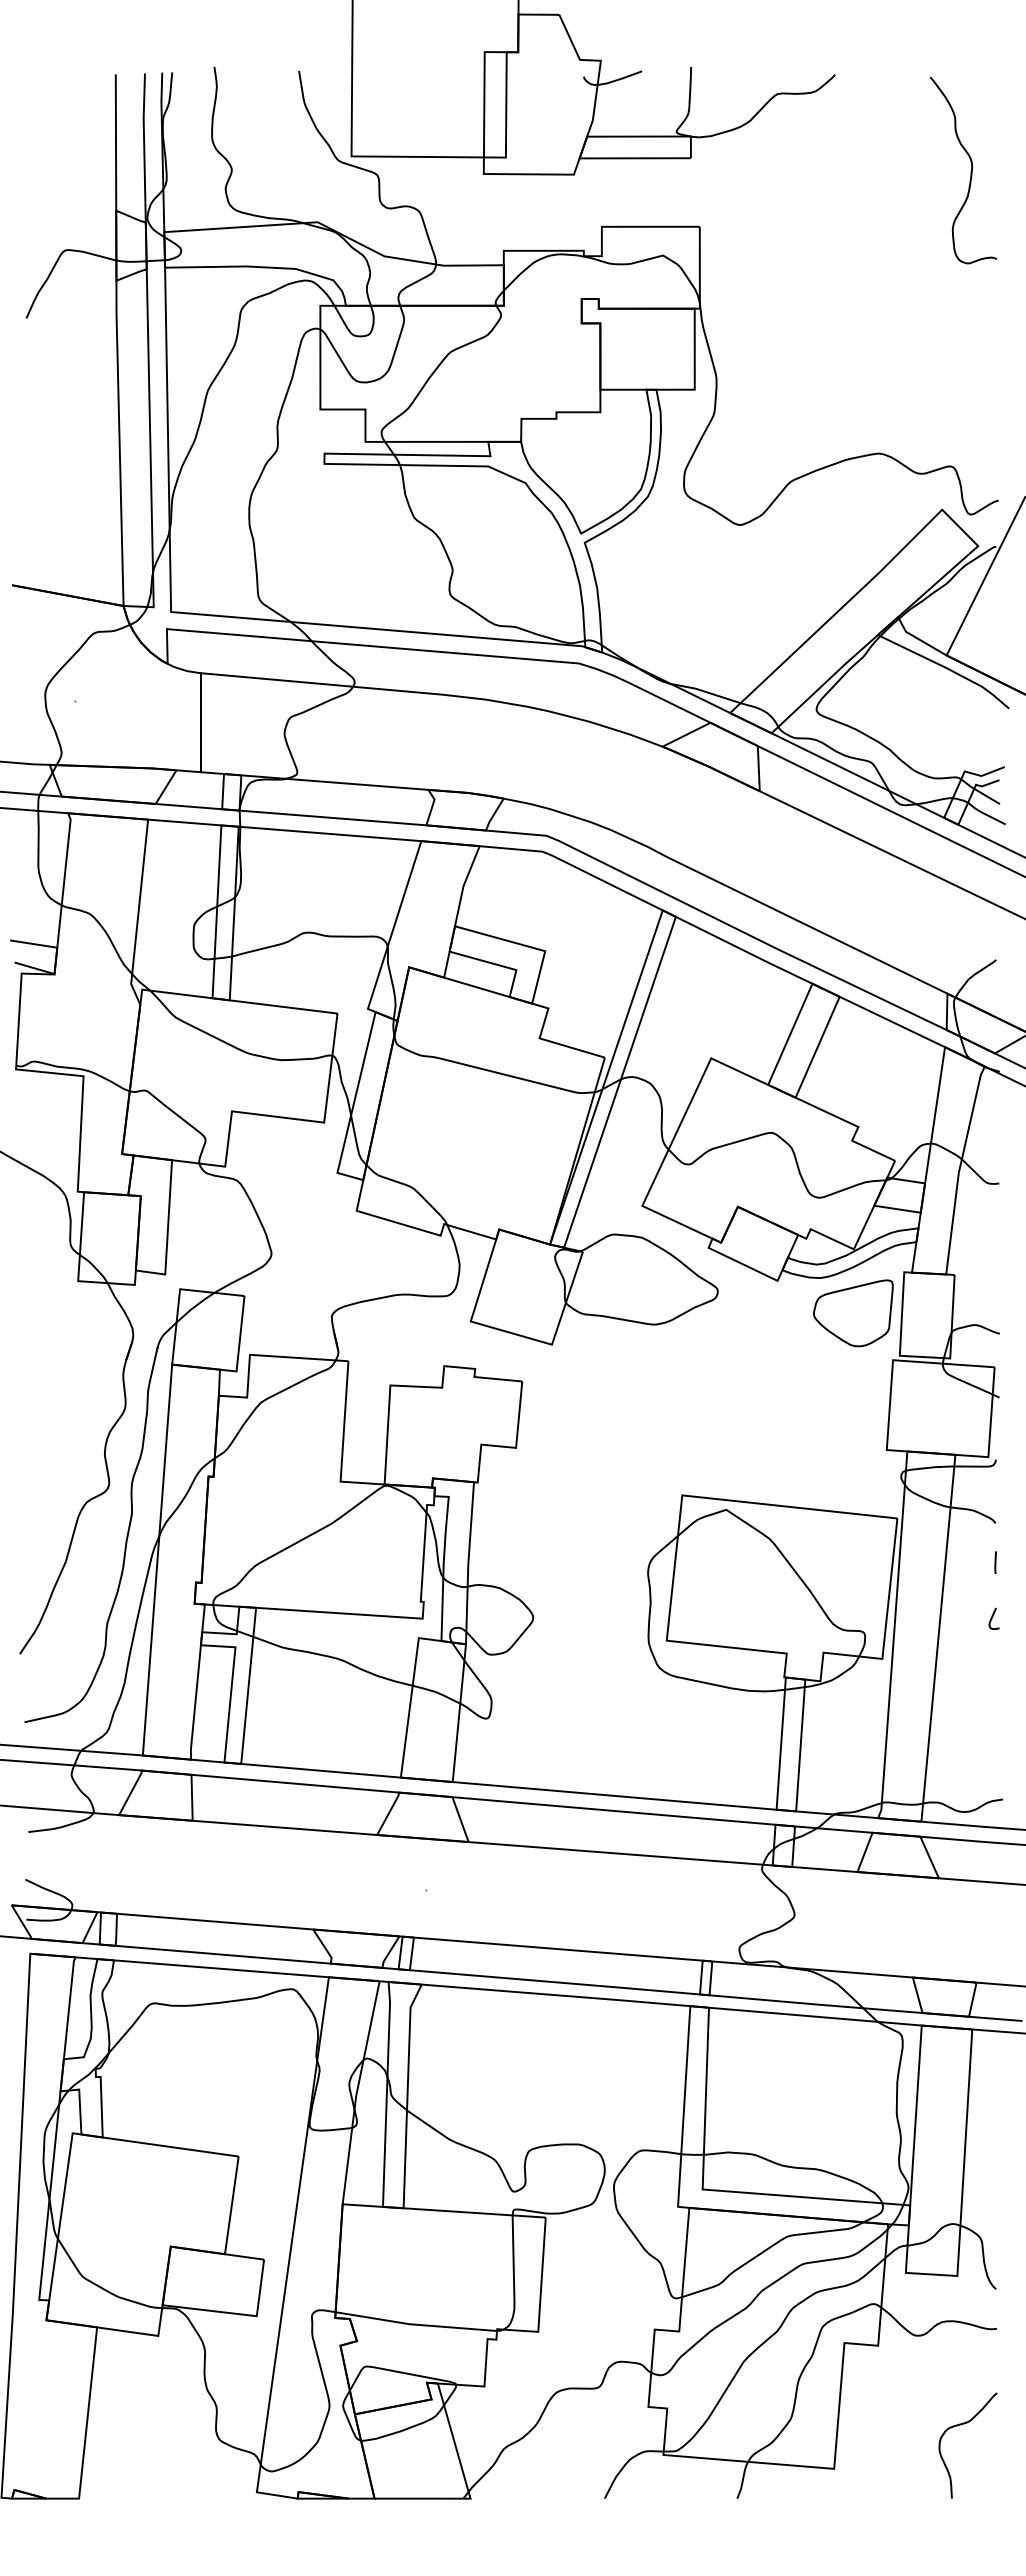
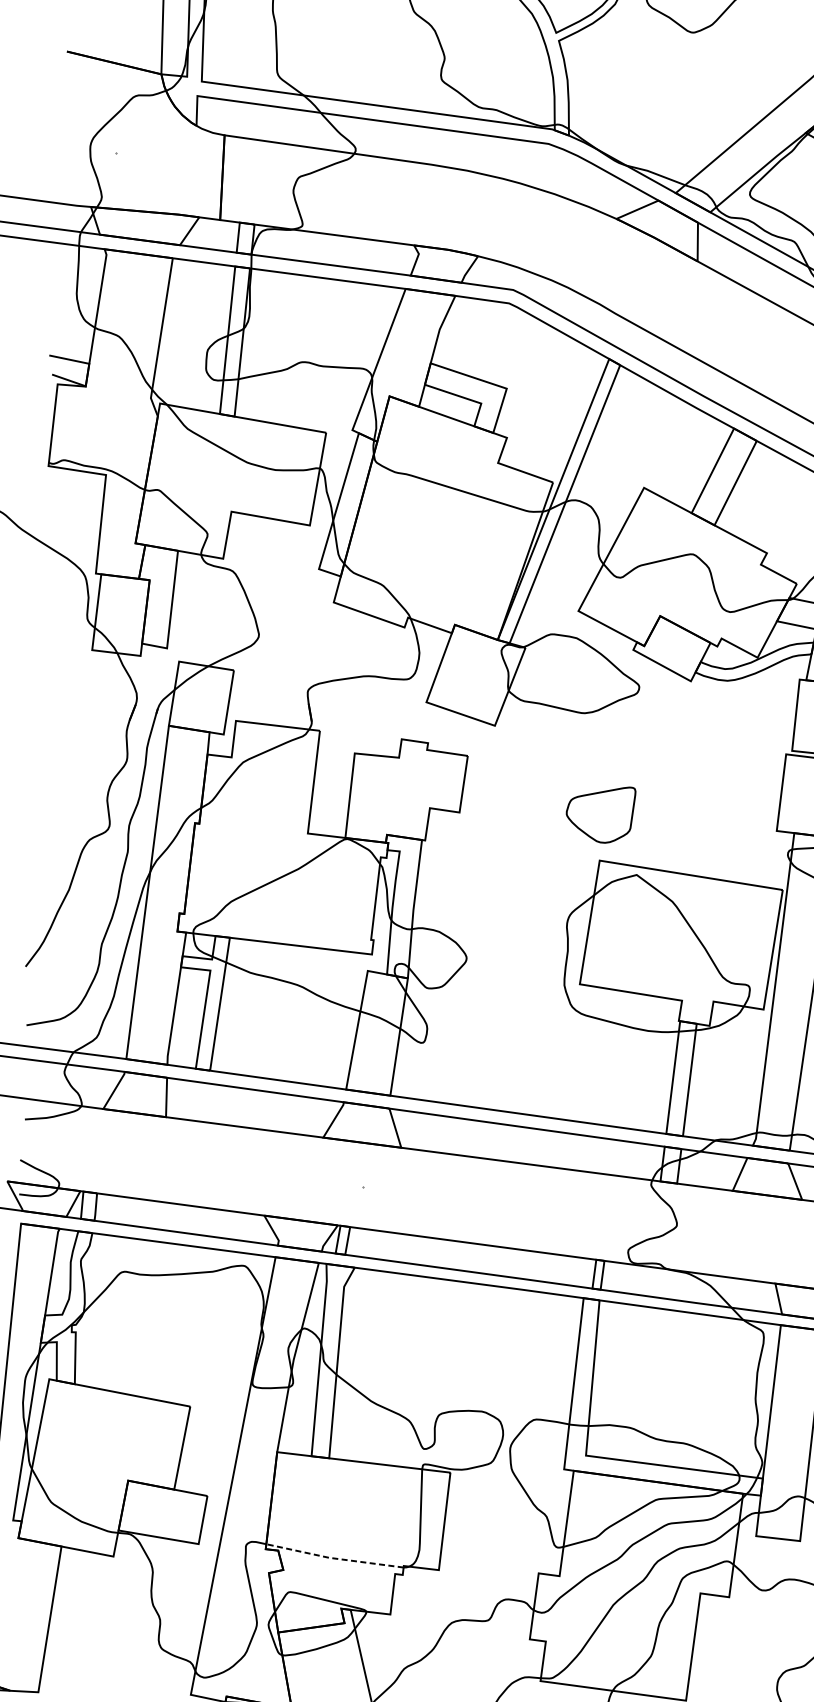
part: (853, 1313) -> (600, 814), moved
line: (415, 2324) -> (334, 1558), solid -> dashed

